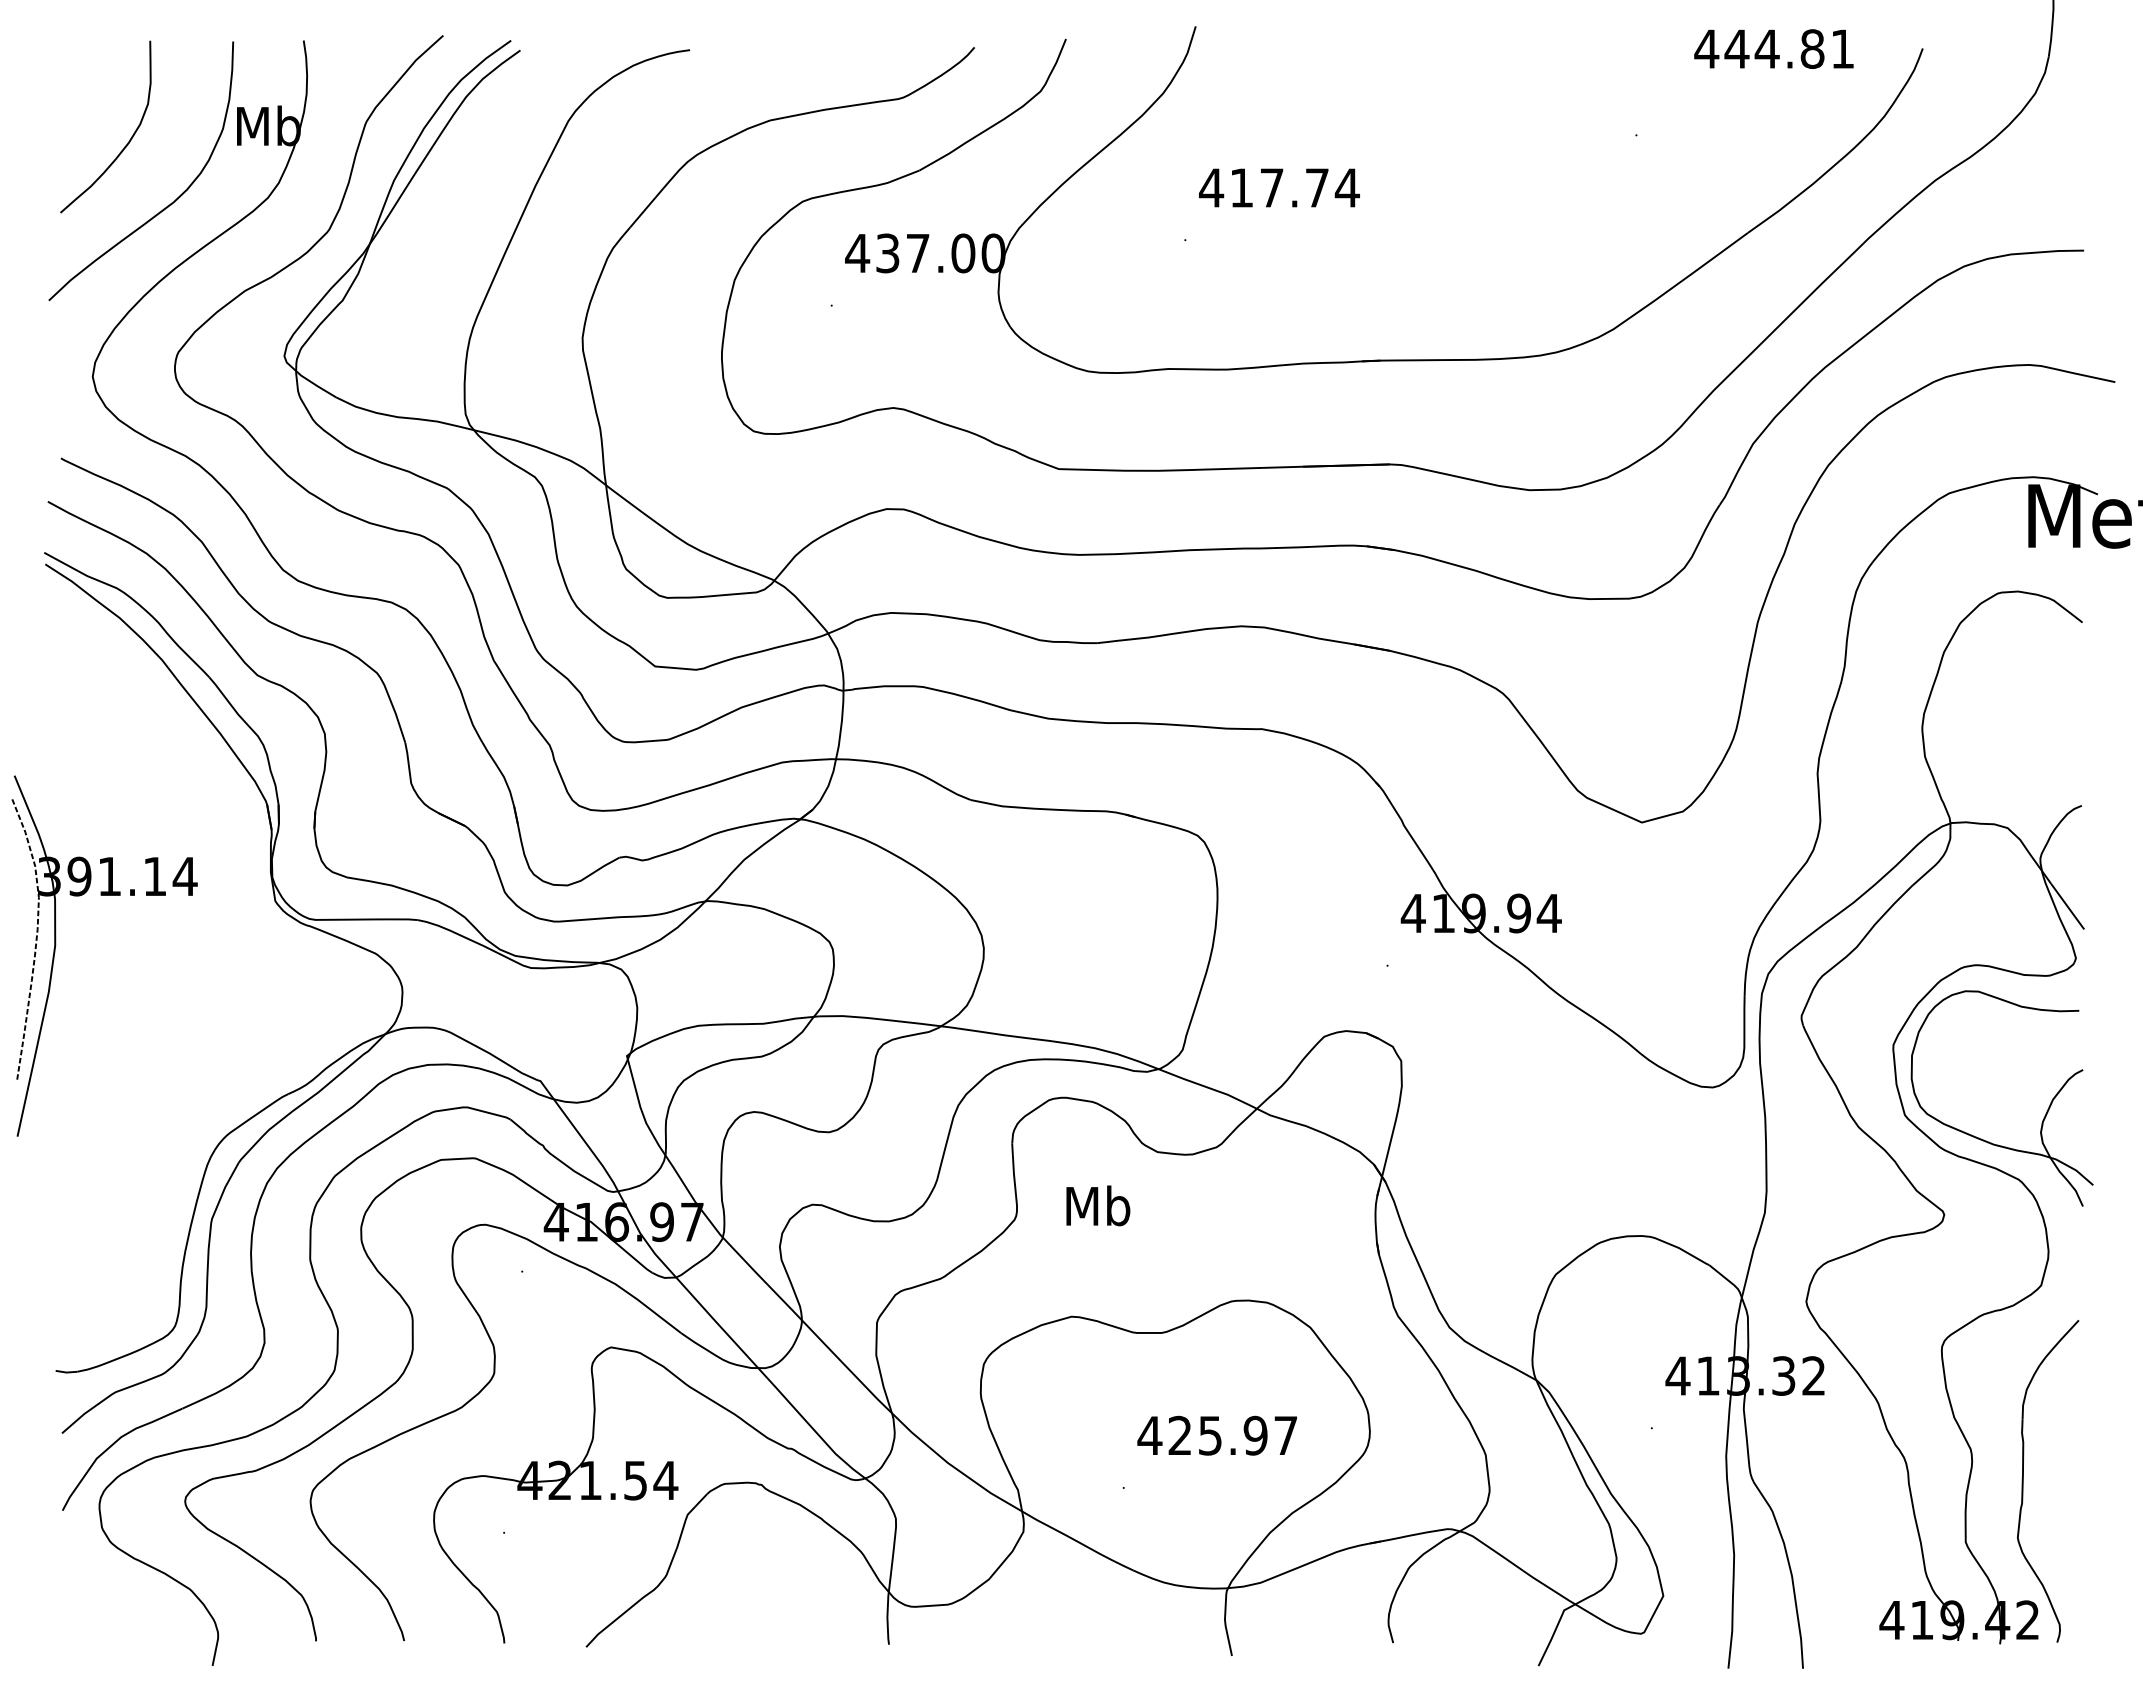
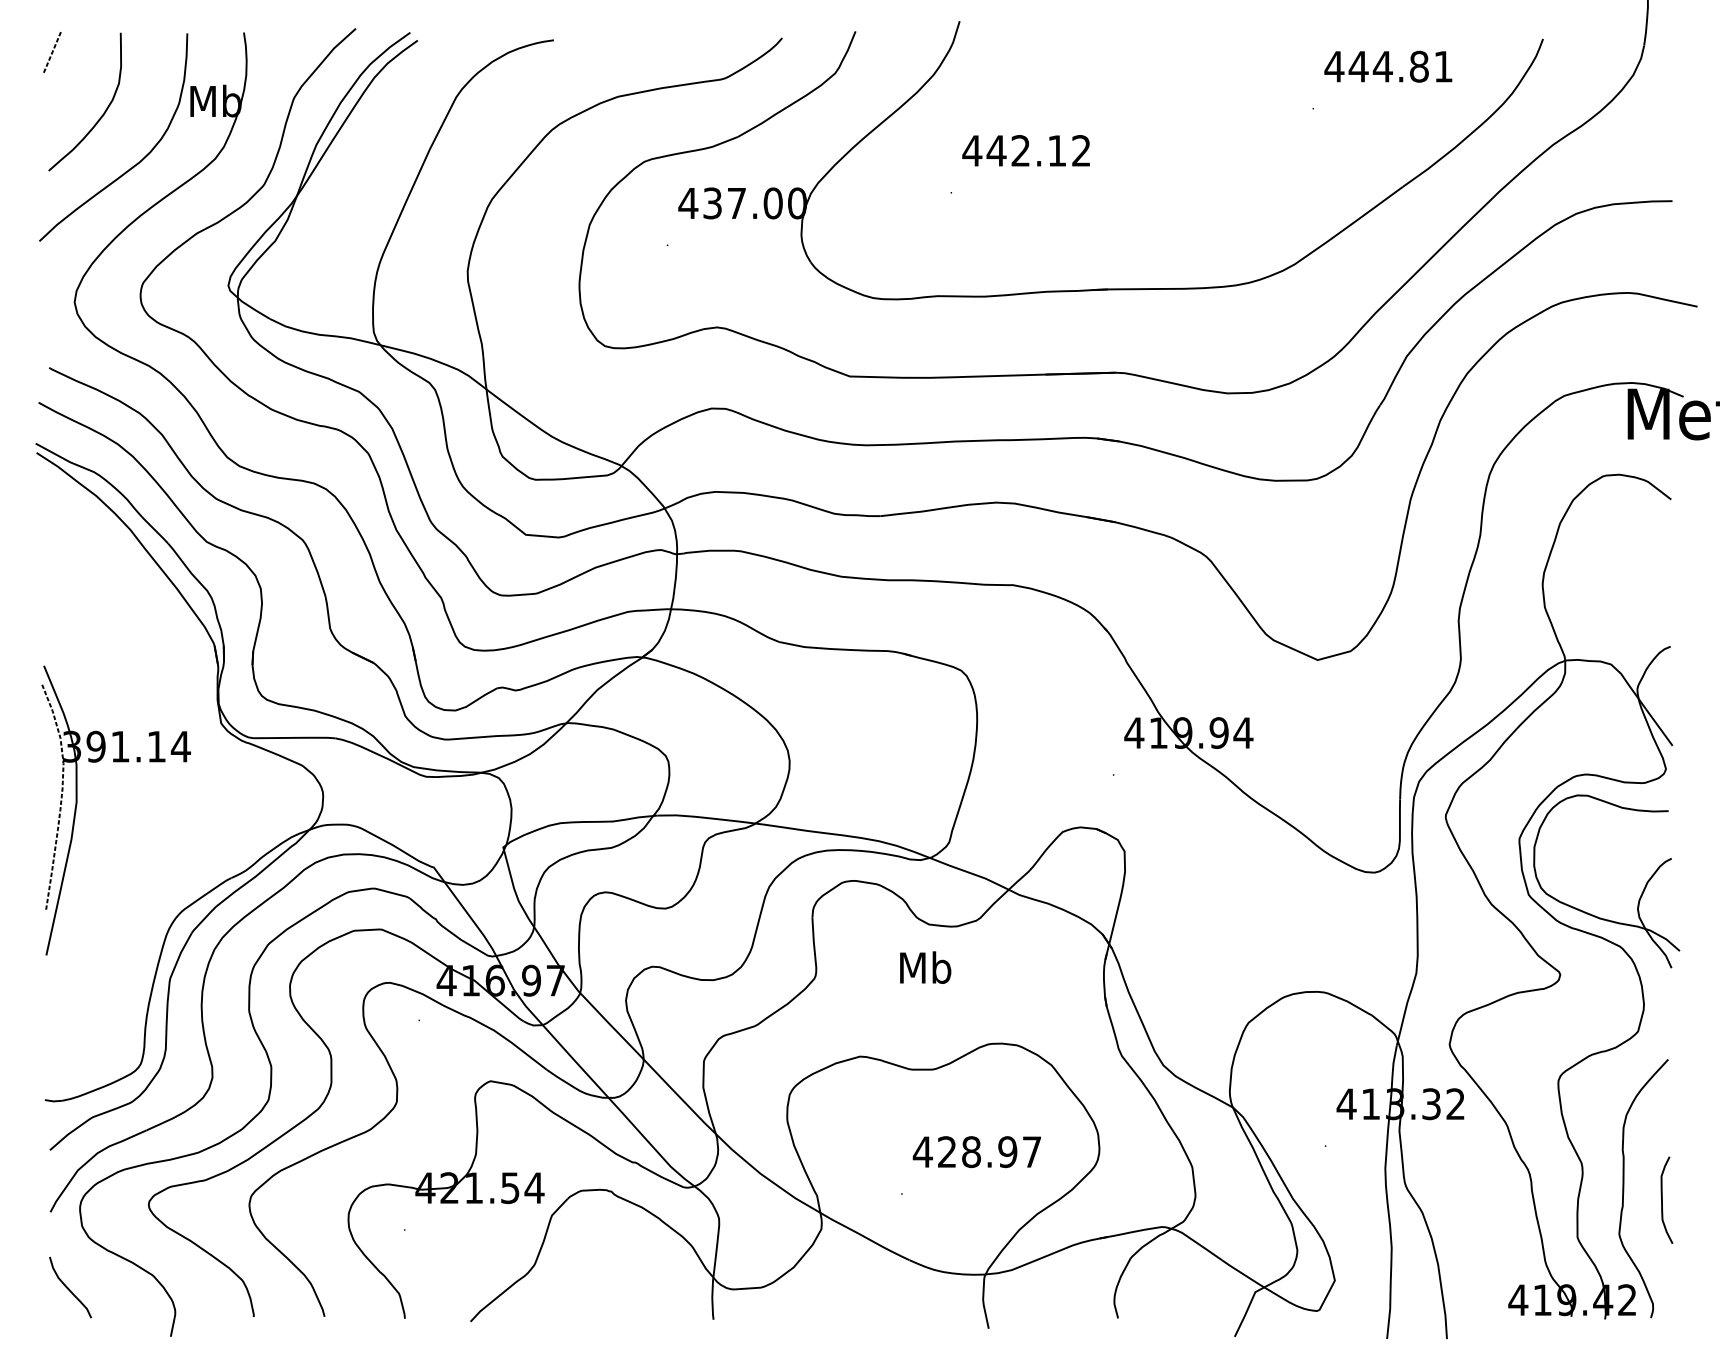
text: (1773, 48) -> (1387, 66), moved
line: (64, 64) -> (51, 51), added
text: (1294, 187) -> (1038, 150), 417.74 -> 442.12
part: (56, 945) -> (77, 802), moved
text: (1098, 1205) -> (925, 967), moved
text: (1210, 1435) -> (971, 1151), 425.97 -> 428.97
curve: (2071, 1495) -> (1662, 1200), added
curve: (85, 1605) -> (68, 1288), added

